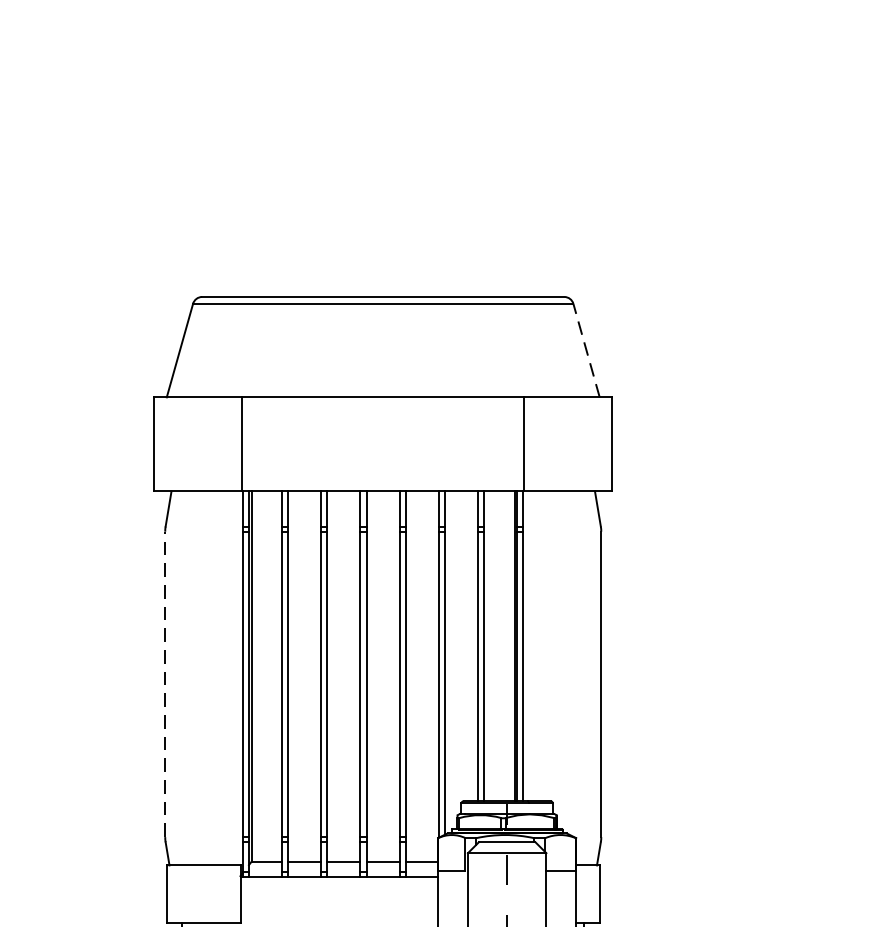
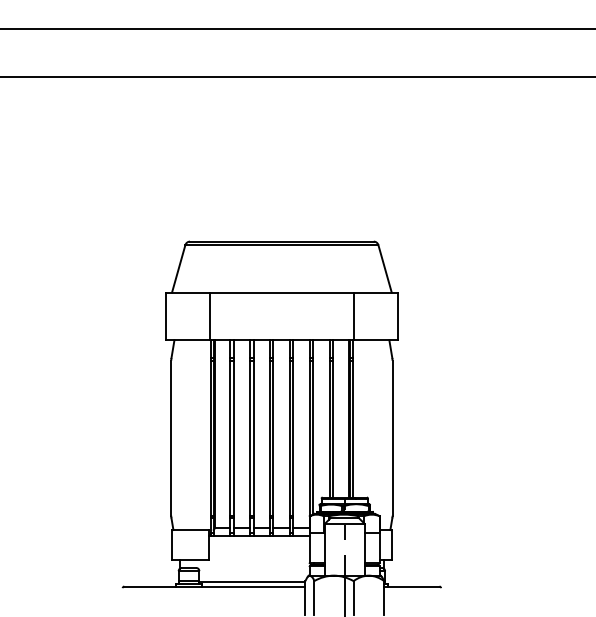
line: (587, 349) -> (385, 268), dashed -> solid
line: (165, 682) -> (171, 437), dashed -> solid

